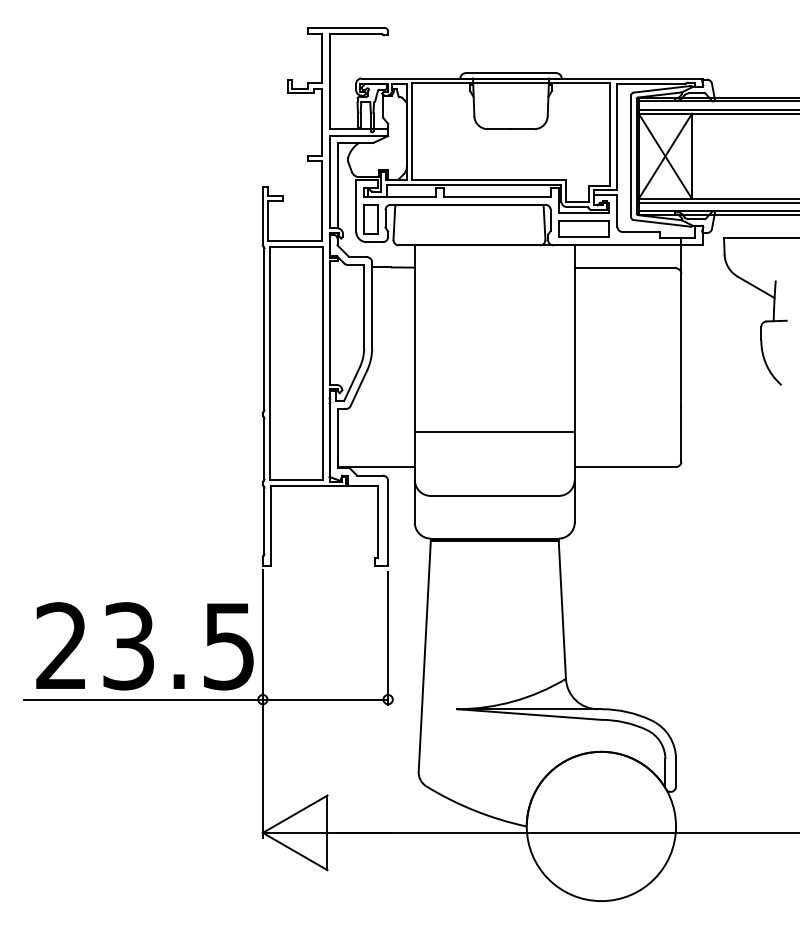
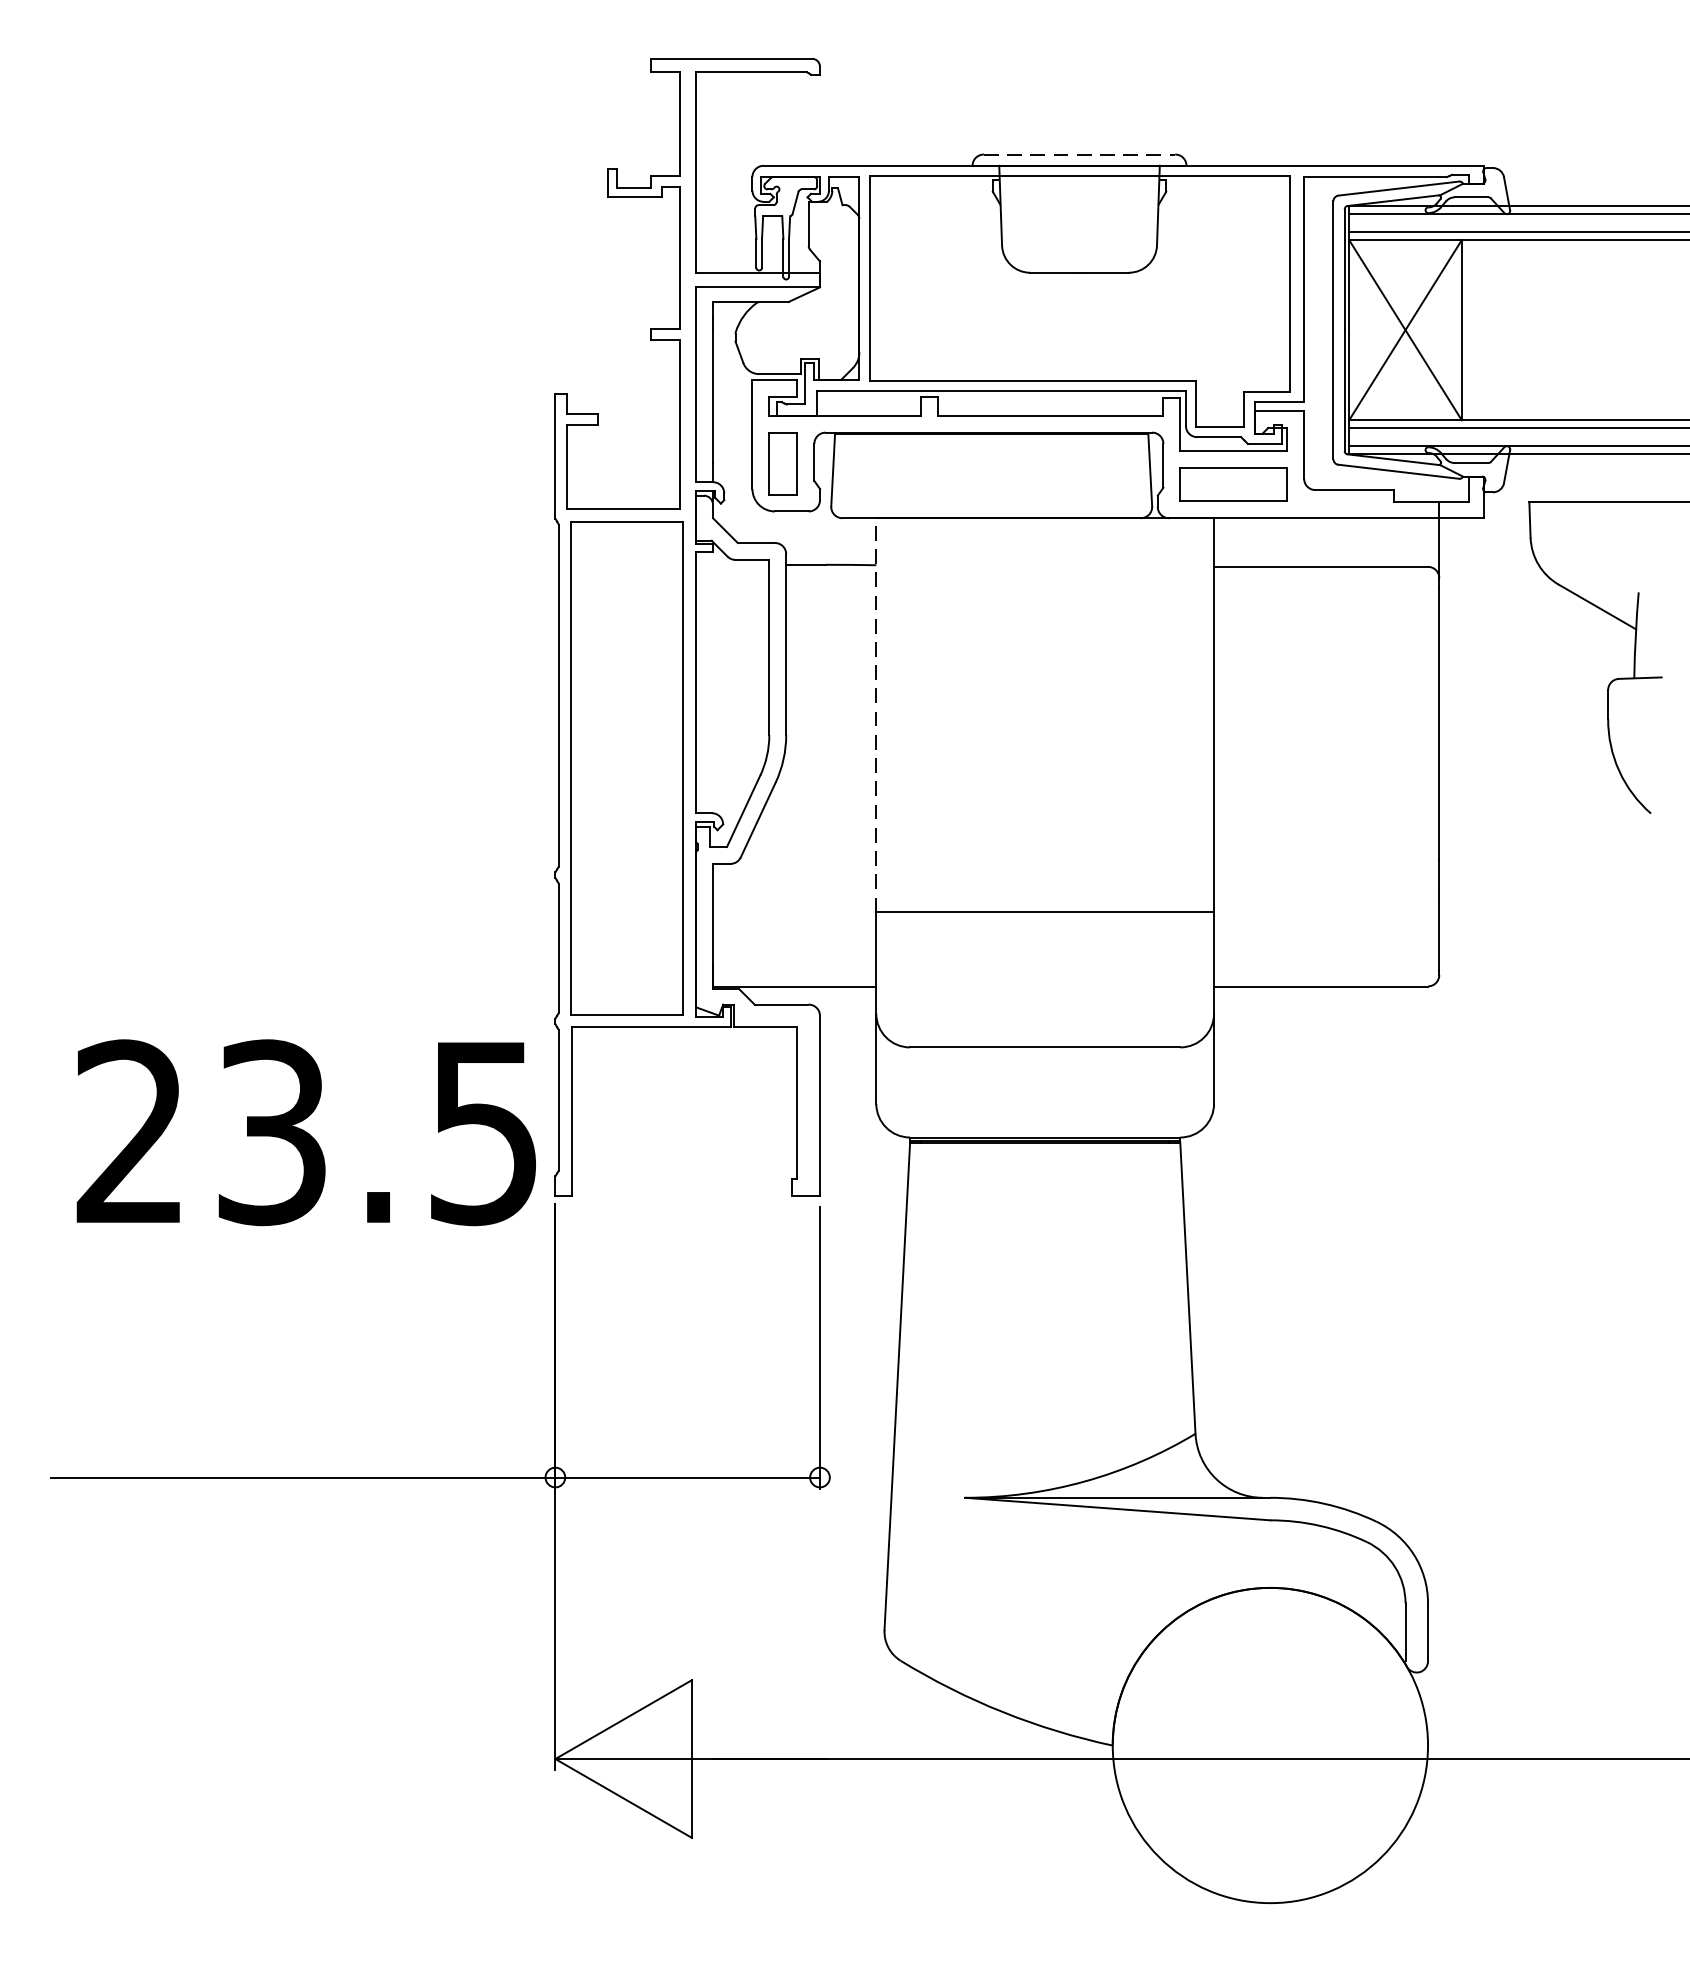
line: (511, 73) -> (1080, 155), solid -> dashed
line: (414, 338) -> (875, 714), solid -> dashed
text: (144, 646) -> (305, 1133), moved

